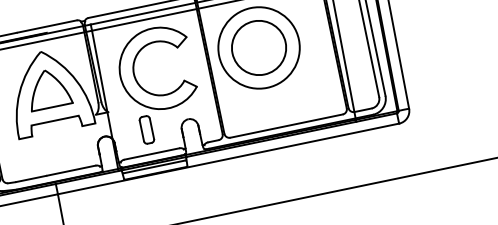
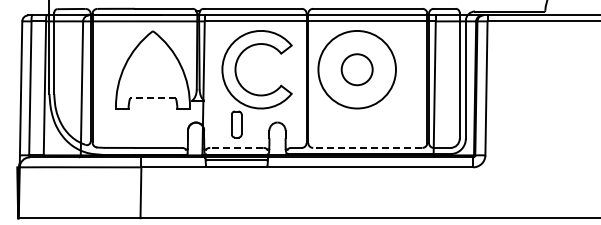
circle: (259, 47) -> (357, 69), size x0.6
part: (47, 88) -> (152, 66), removed
line: (54, 121) -> (152, 98), solid -> dashed
line: (286, 125) -> (367, 147), solid -> dashed
line: (151, 153) -> (236, 147), solid -> dashed

